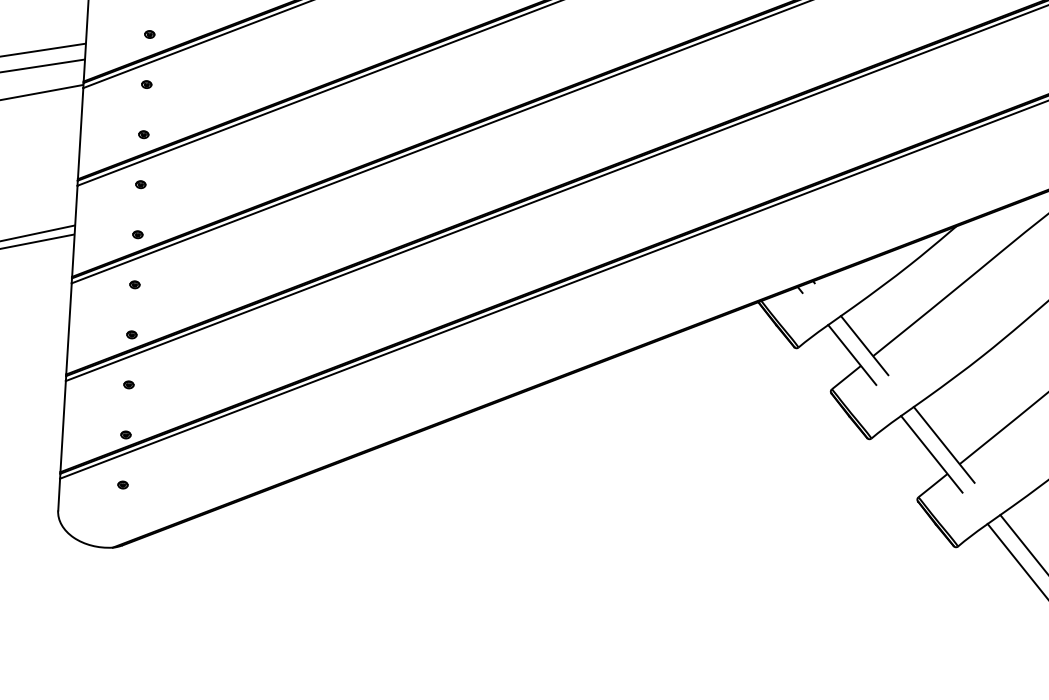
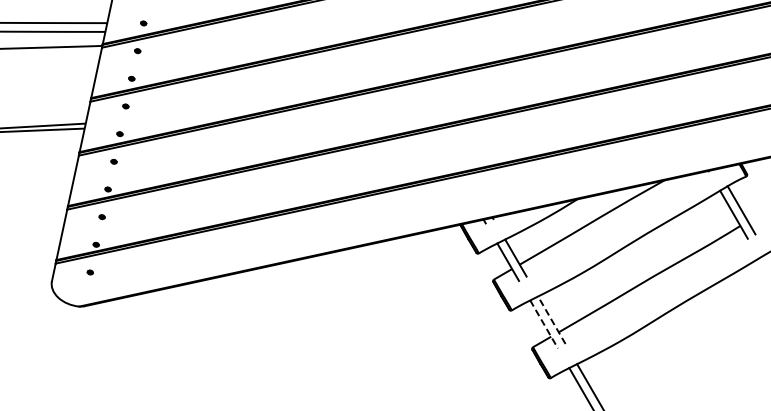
line: (943, 443) -> (551, 319), solid -> dashed
line: (932, 454) -> (544, 324), solid -> dashed

